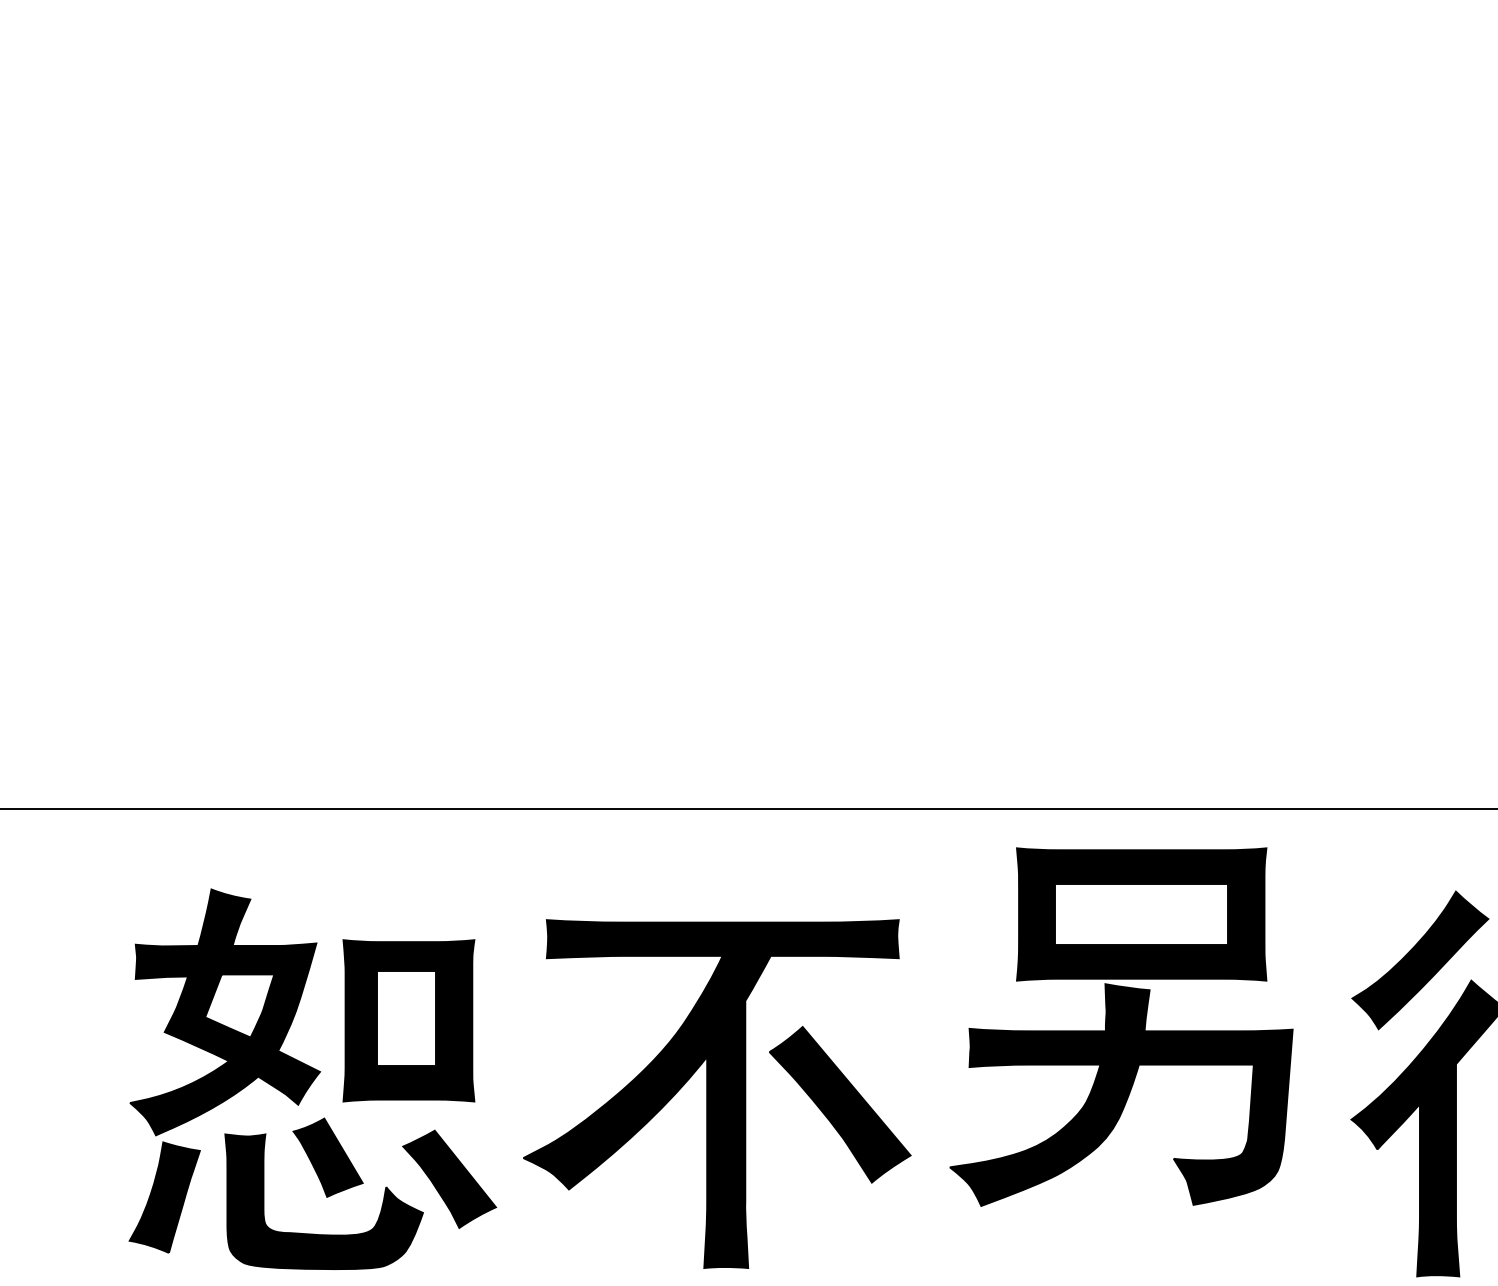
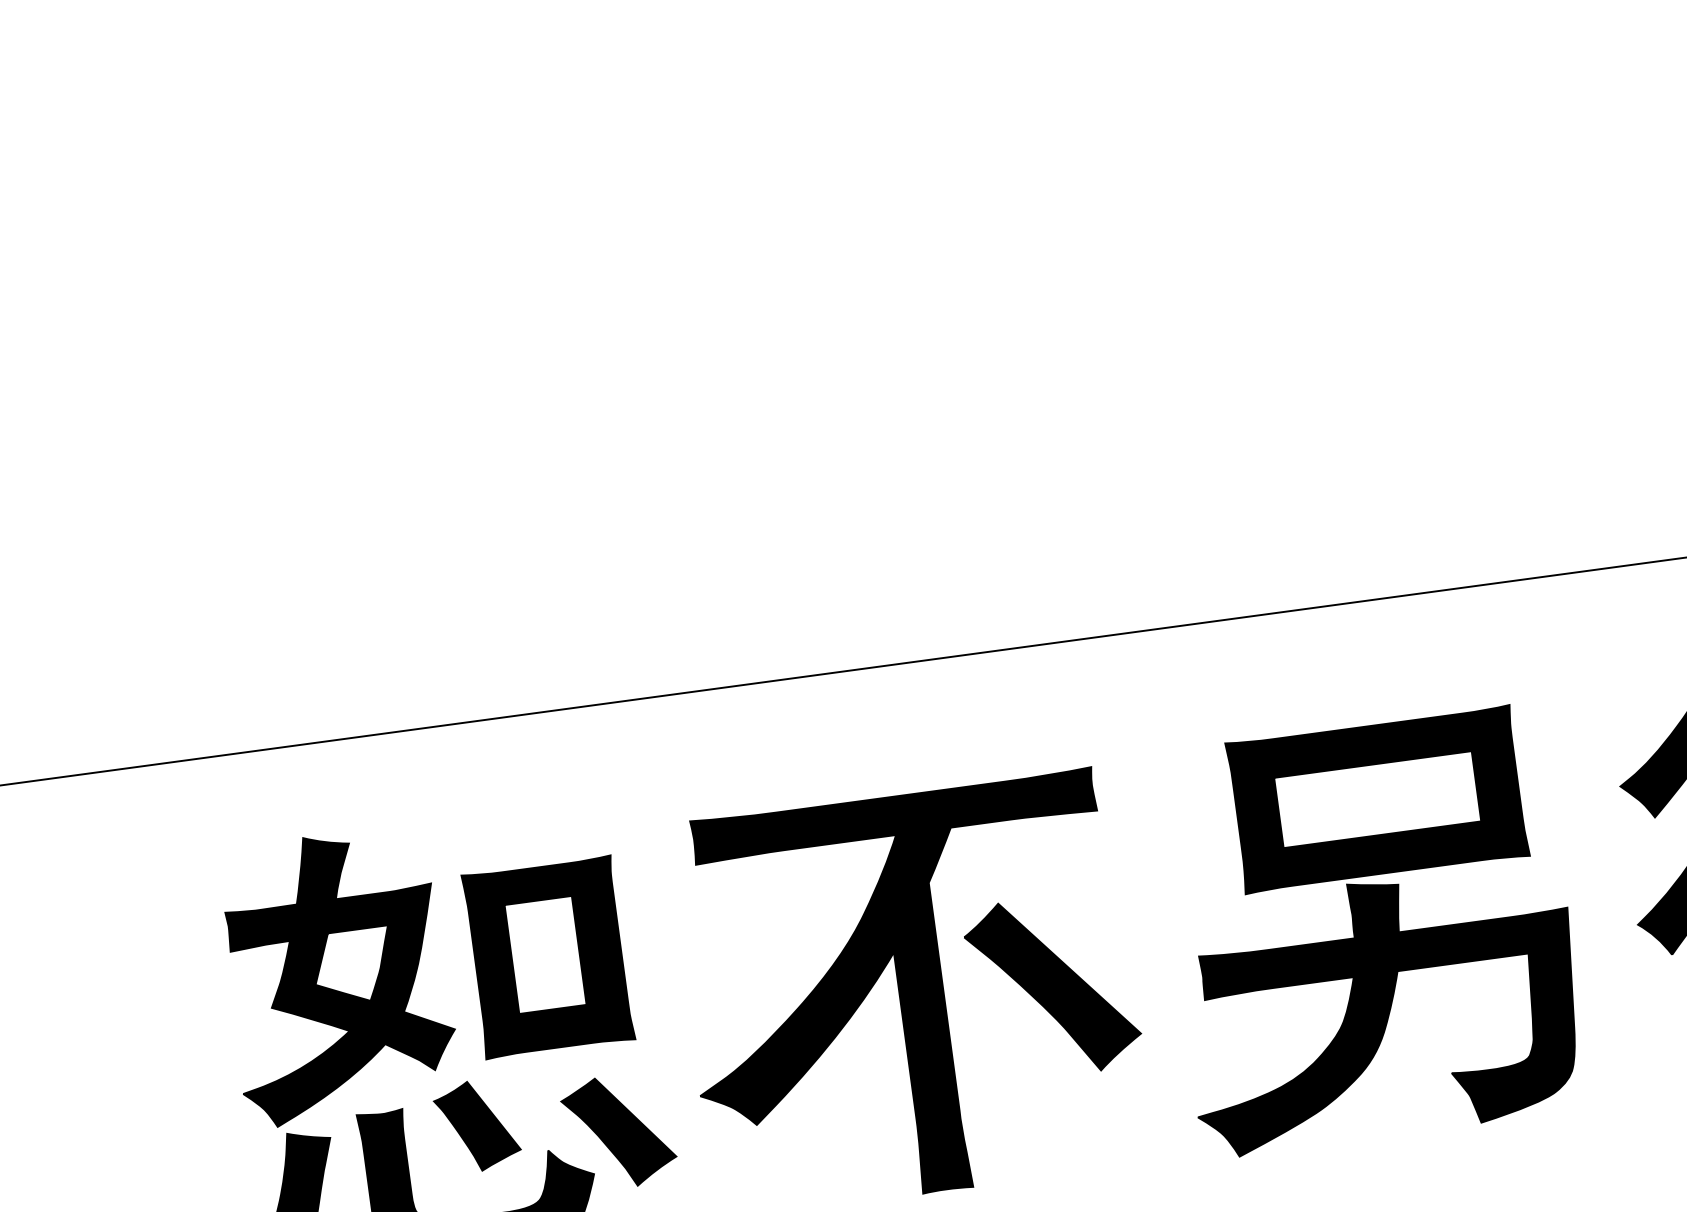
part: (1121, 1026) -> (1371, 930), moved

